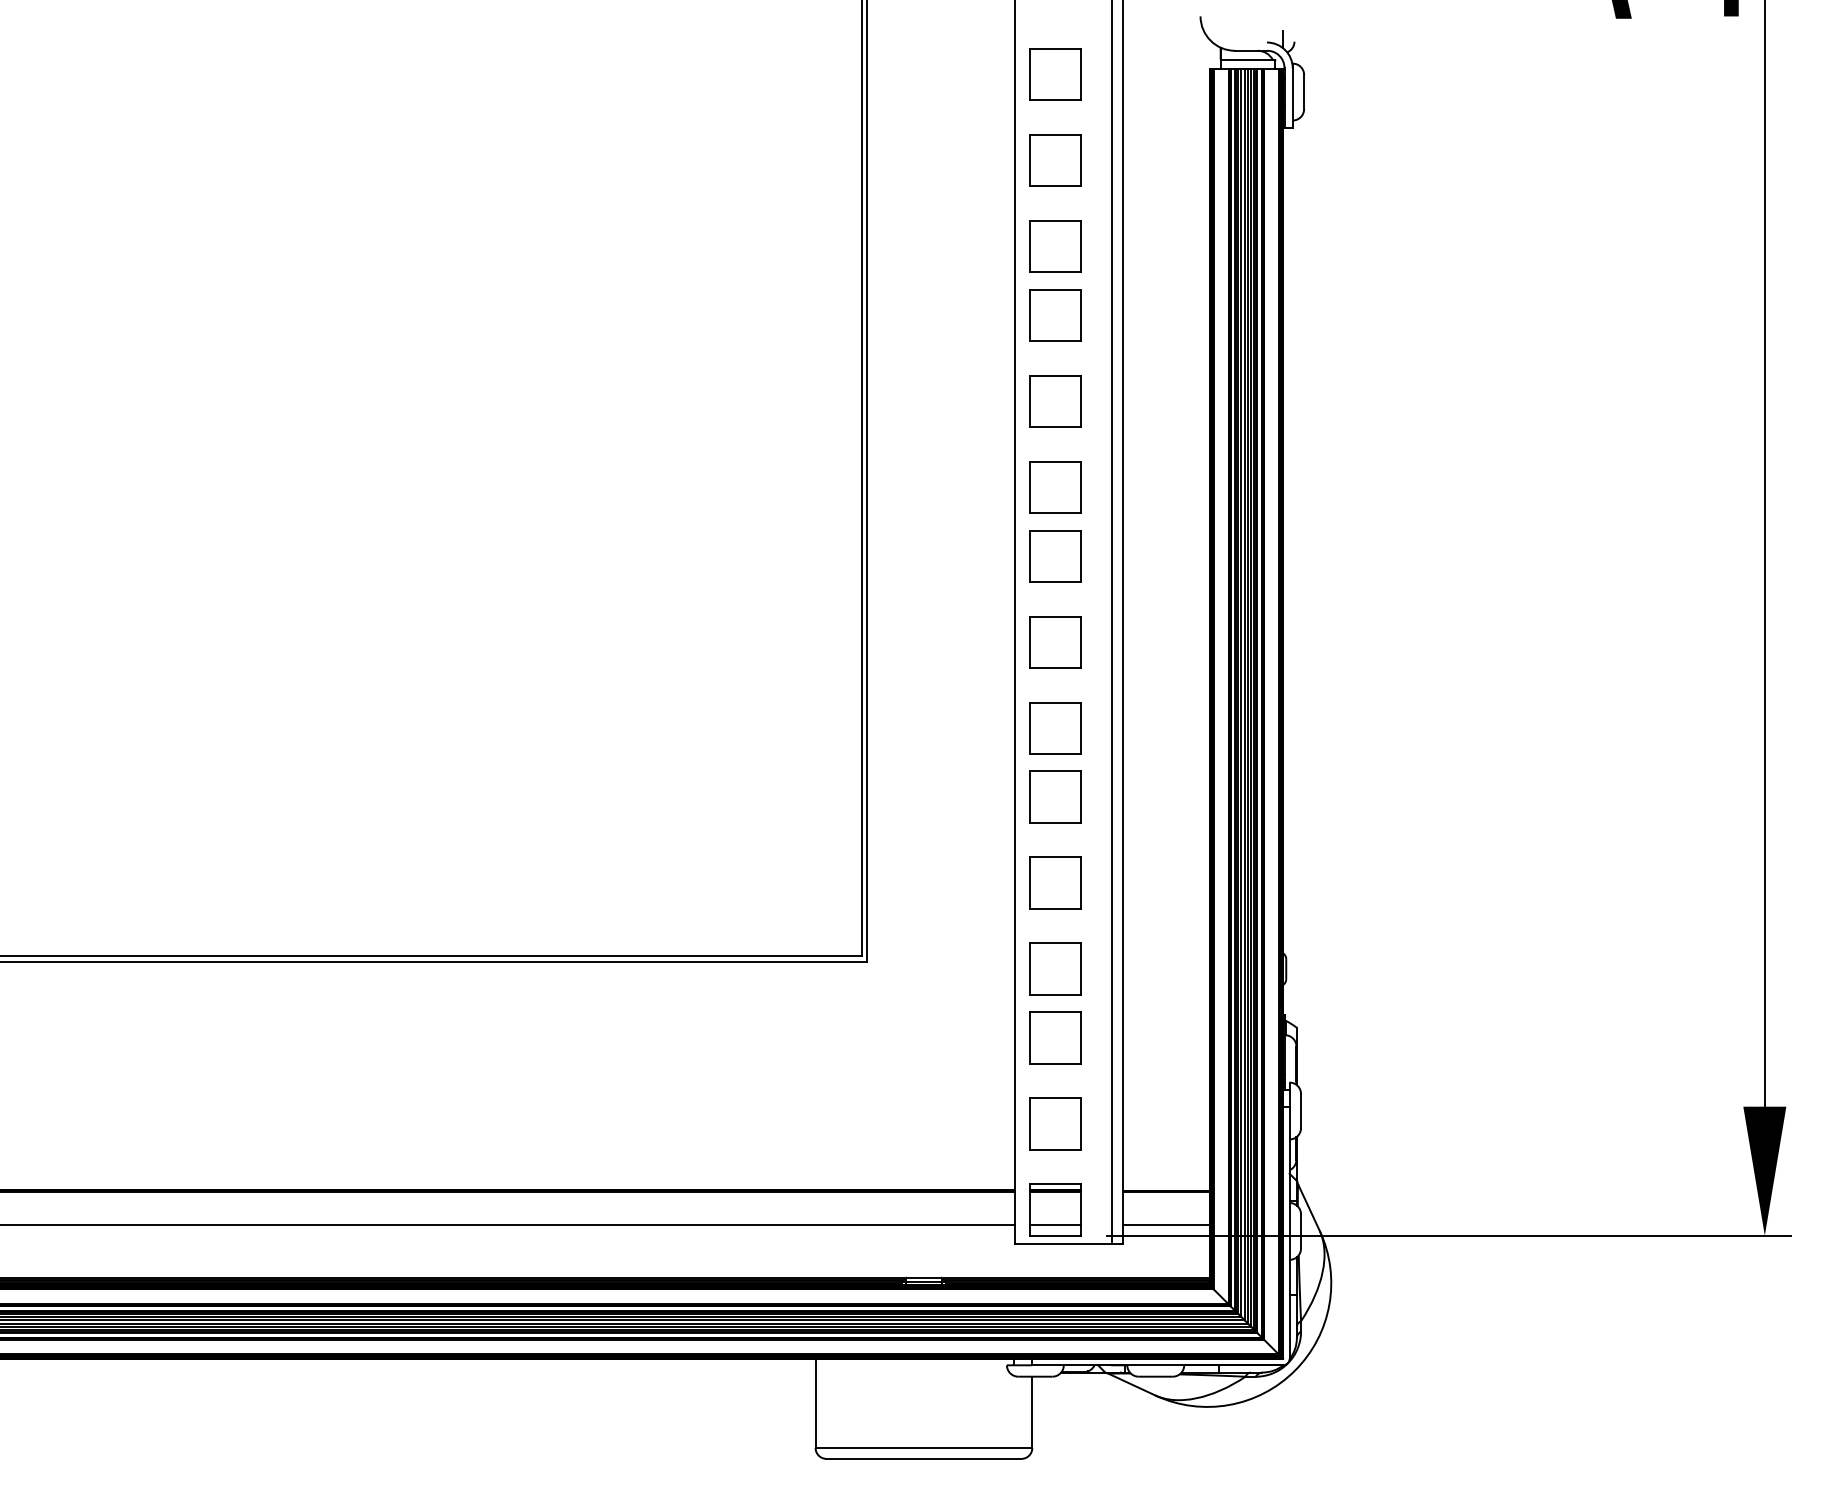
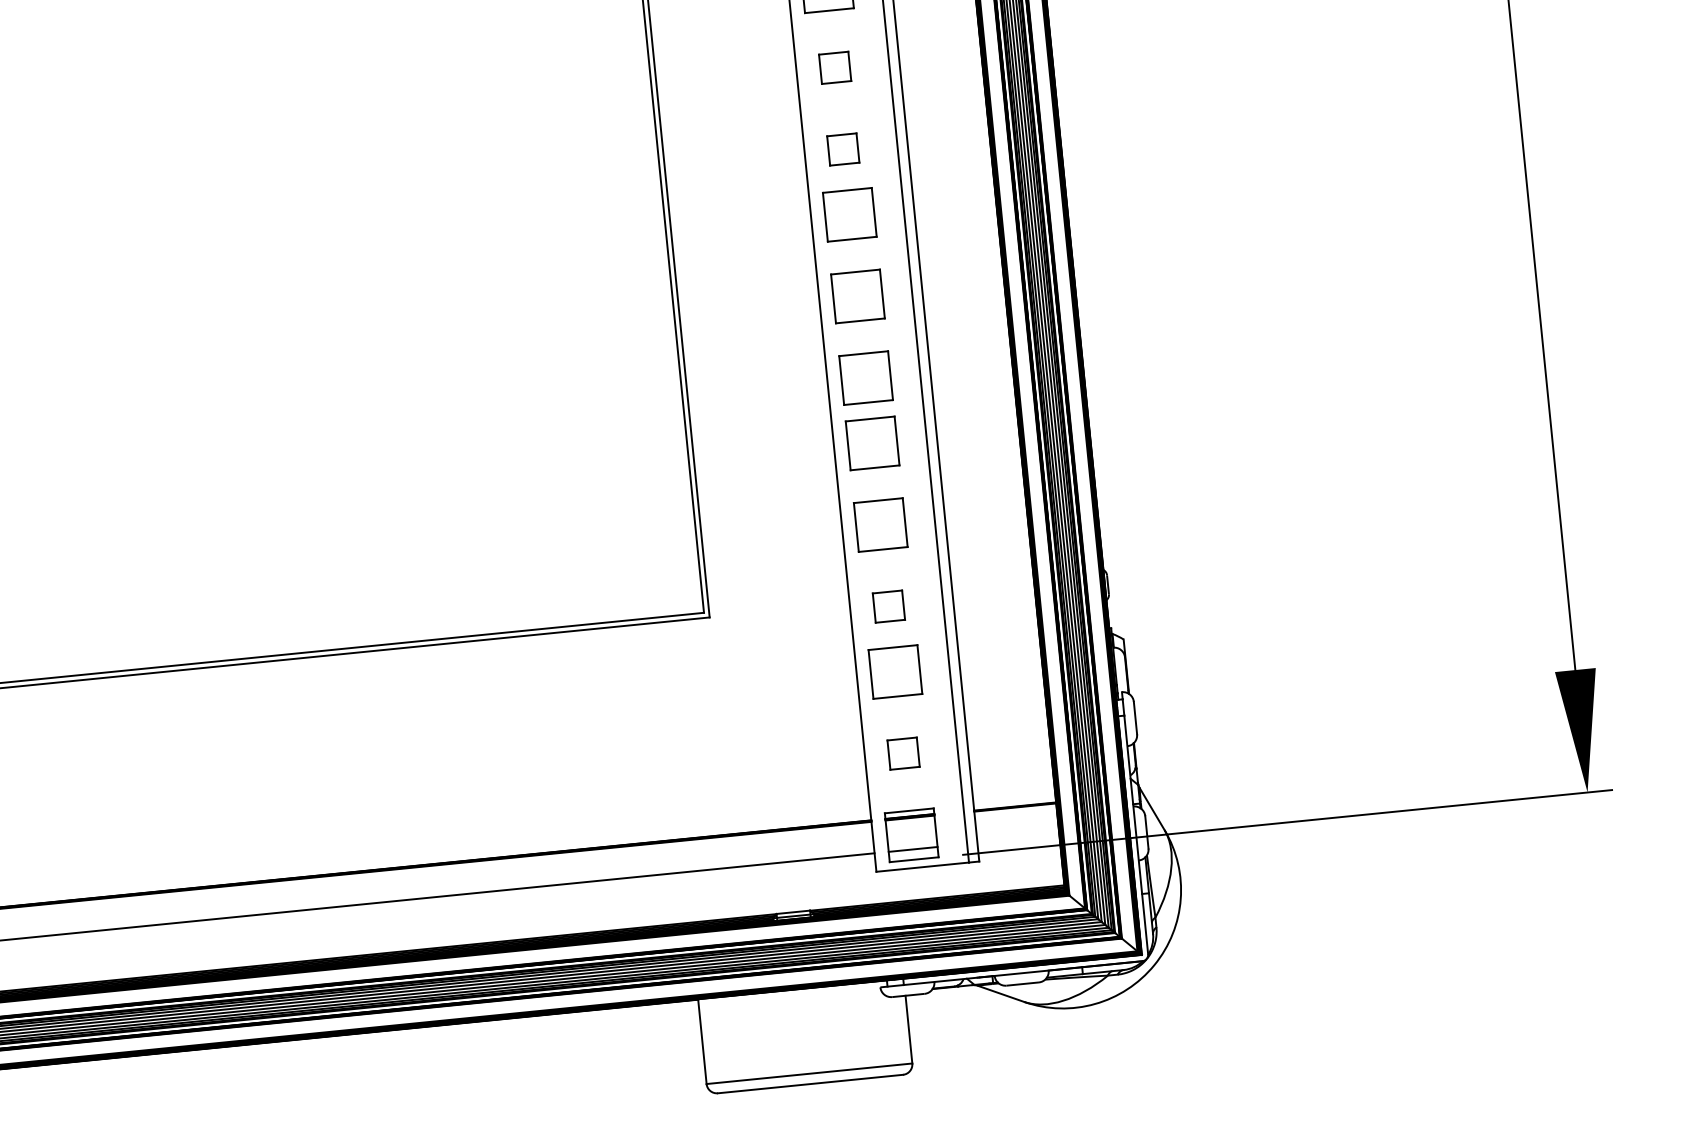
part: (1055, 401) -> (835, 67), size x0.6
part: (1055, 487) -> (843, 149), size x0.6
part: (1055, 968) -> (888, 606), size x0.6
part: (1055, 1123) -> (903, 753), size x0.6
line: (1166, 1224) -> (1018, 838), removed

